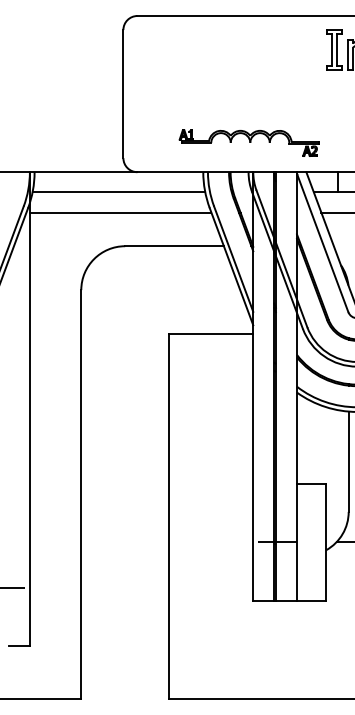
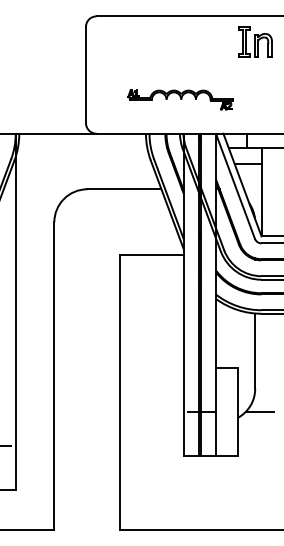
part: (249, 142) -> (180, 99), moved
line: (118, 191) -> (82, 148), removed
line: (120, 213) -> (83, 164), removed

